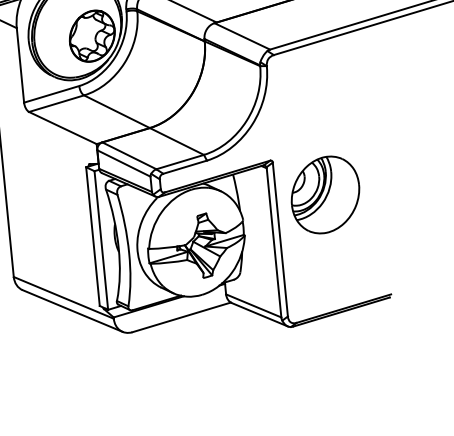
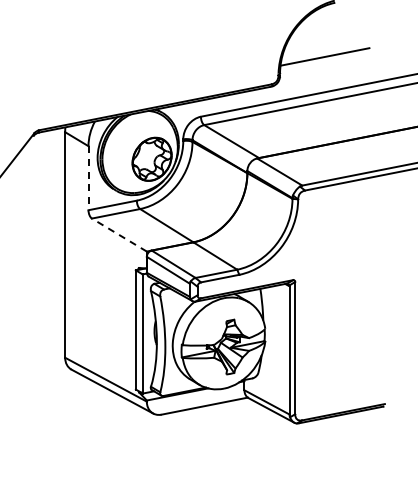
line: (20, 65) -> (88, 178), solid -> dashed
line: (61, 127) -> (118, 234), solid -> dashed
part: (325, 194) -> (337, 313), removed

